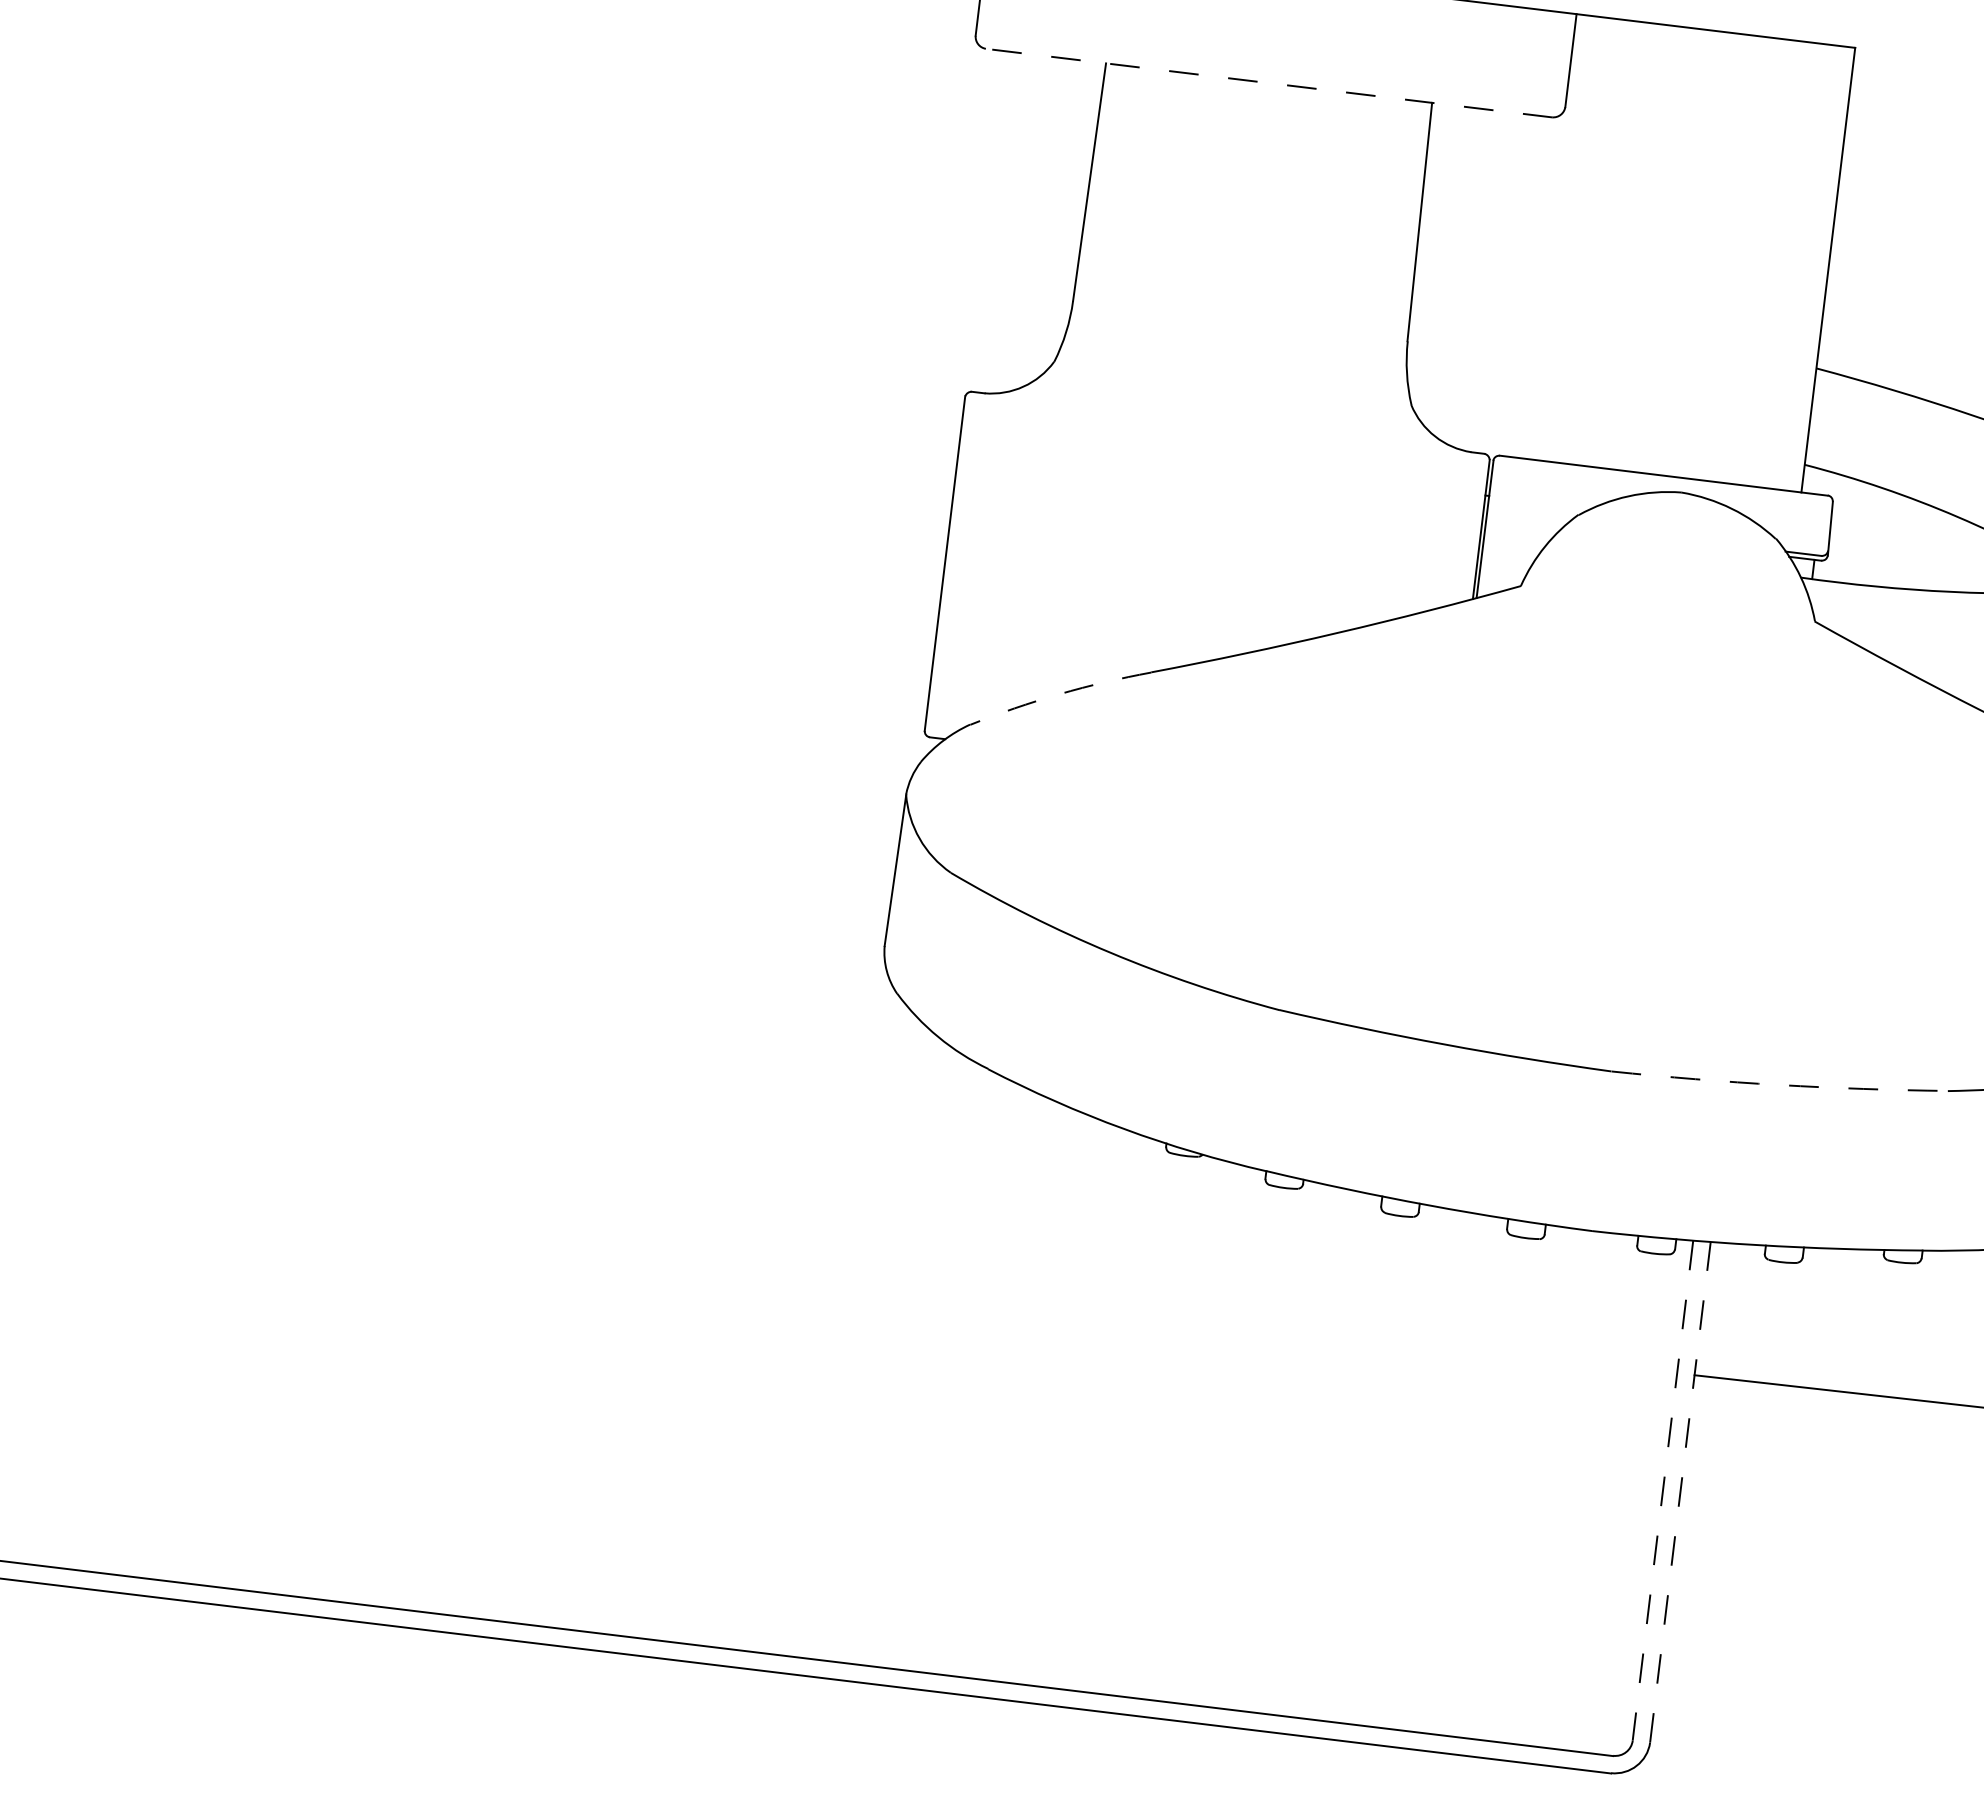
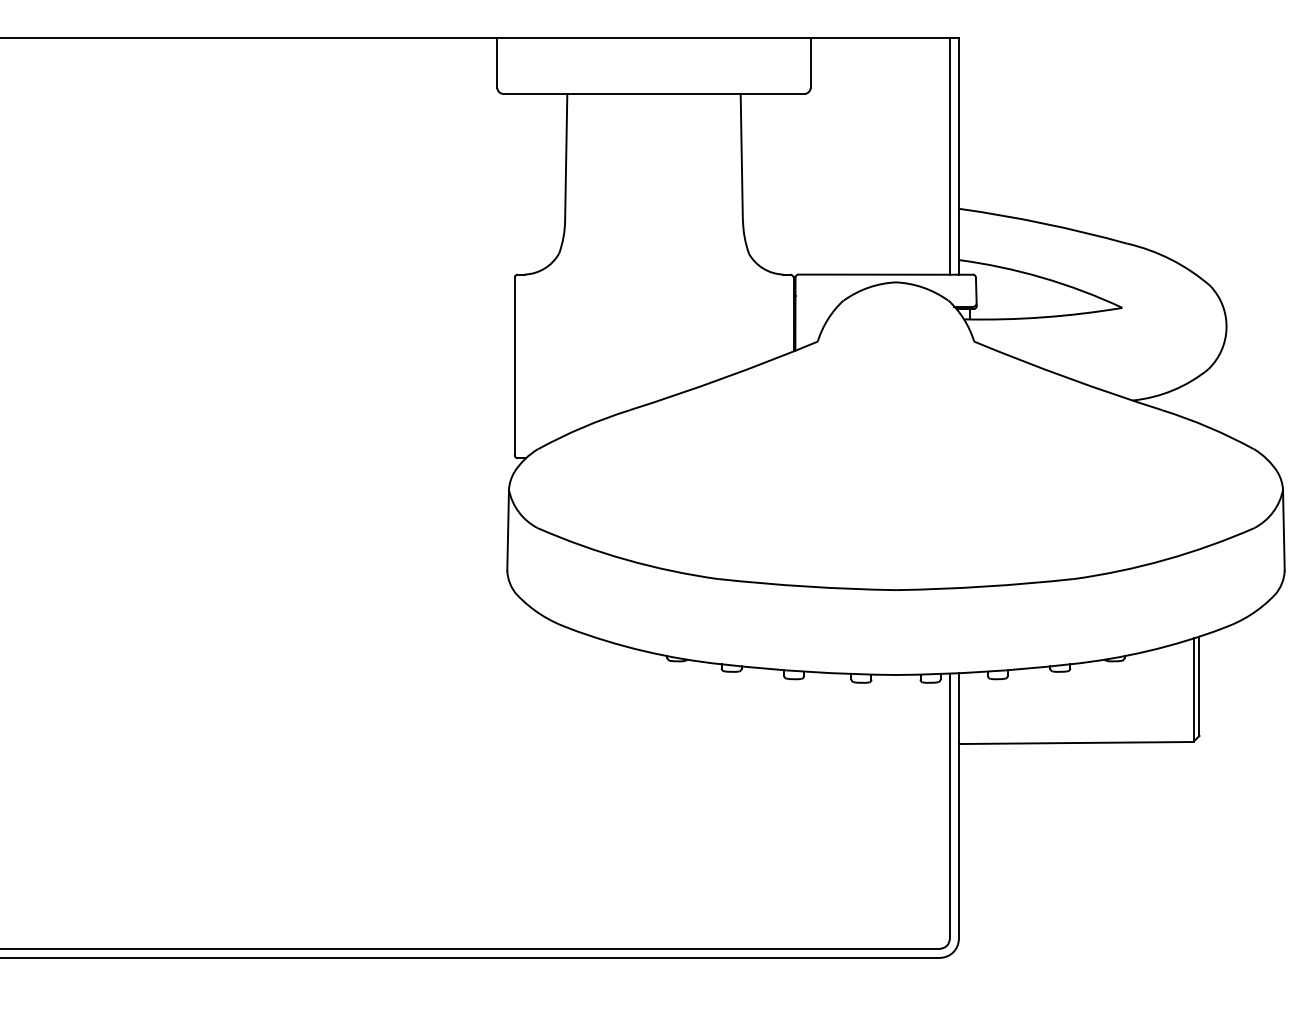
line: (1269, 84) -> (654, 94), dashed -> solid
line: (1810, 267) -> (949, 156), added
arc: (1058, 694) -> (582, 427), dashed -> solid
arc: (1778, 1084) -> (984, 586), dashed -> solid
line: (1662, 1490) -> (949, 806), dashed -> solid
line: (1679, 1490) -> (958, 805), dashed -> solid

